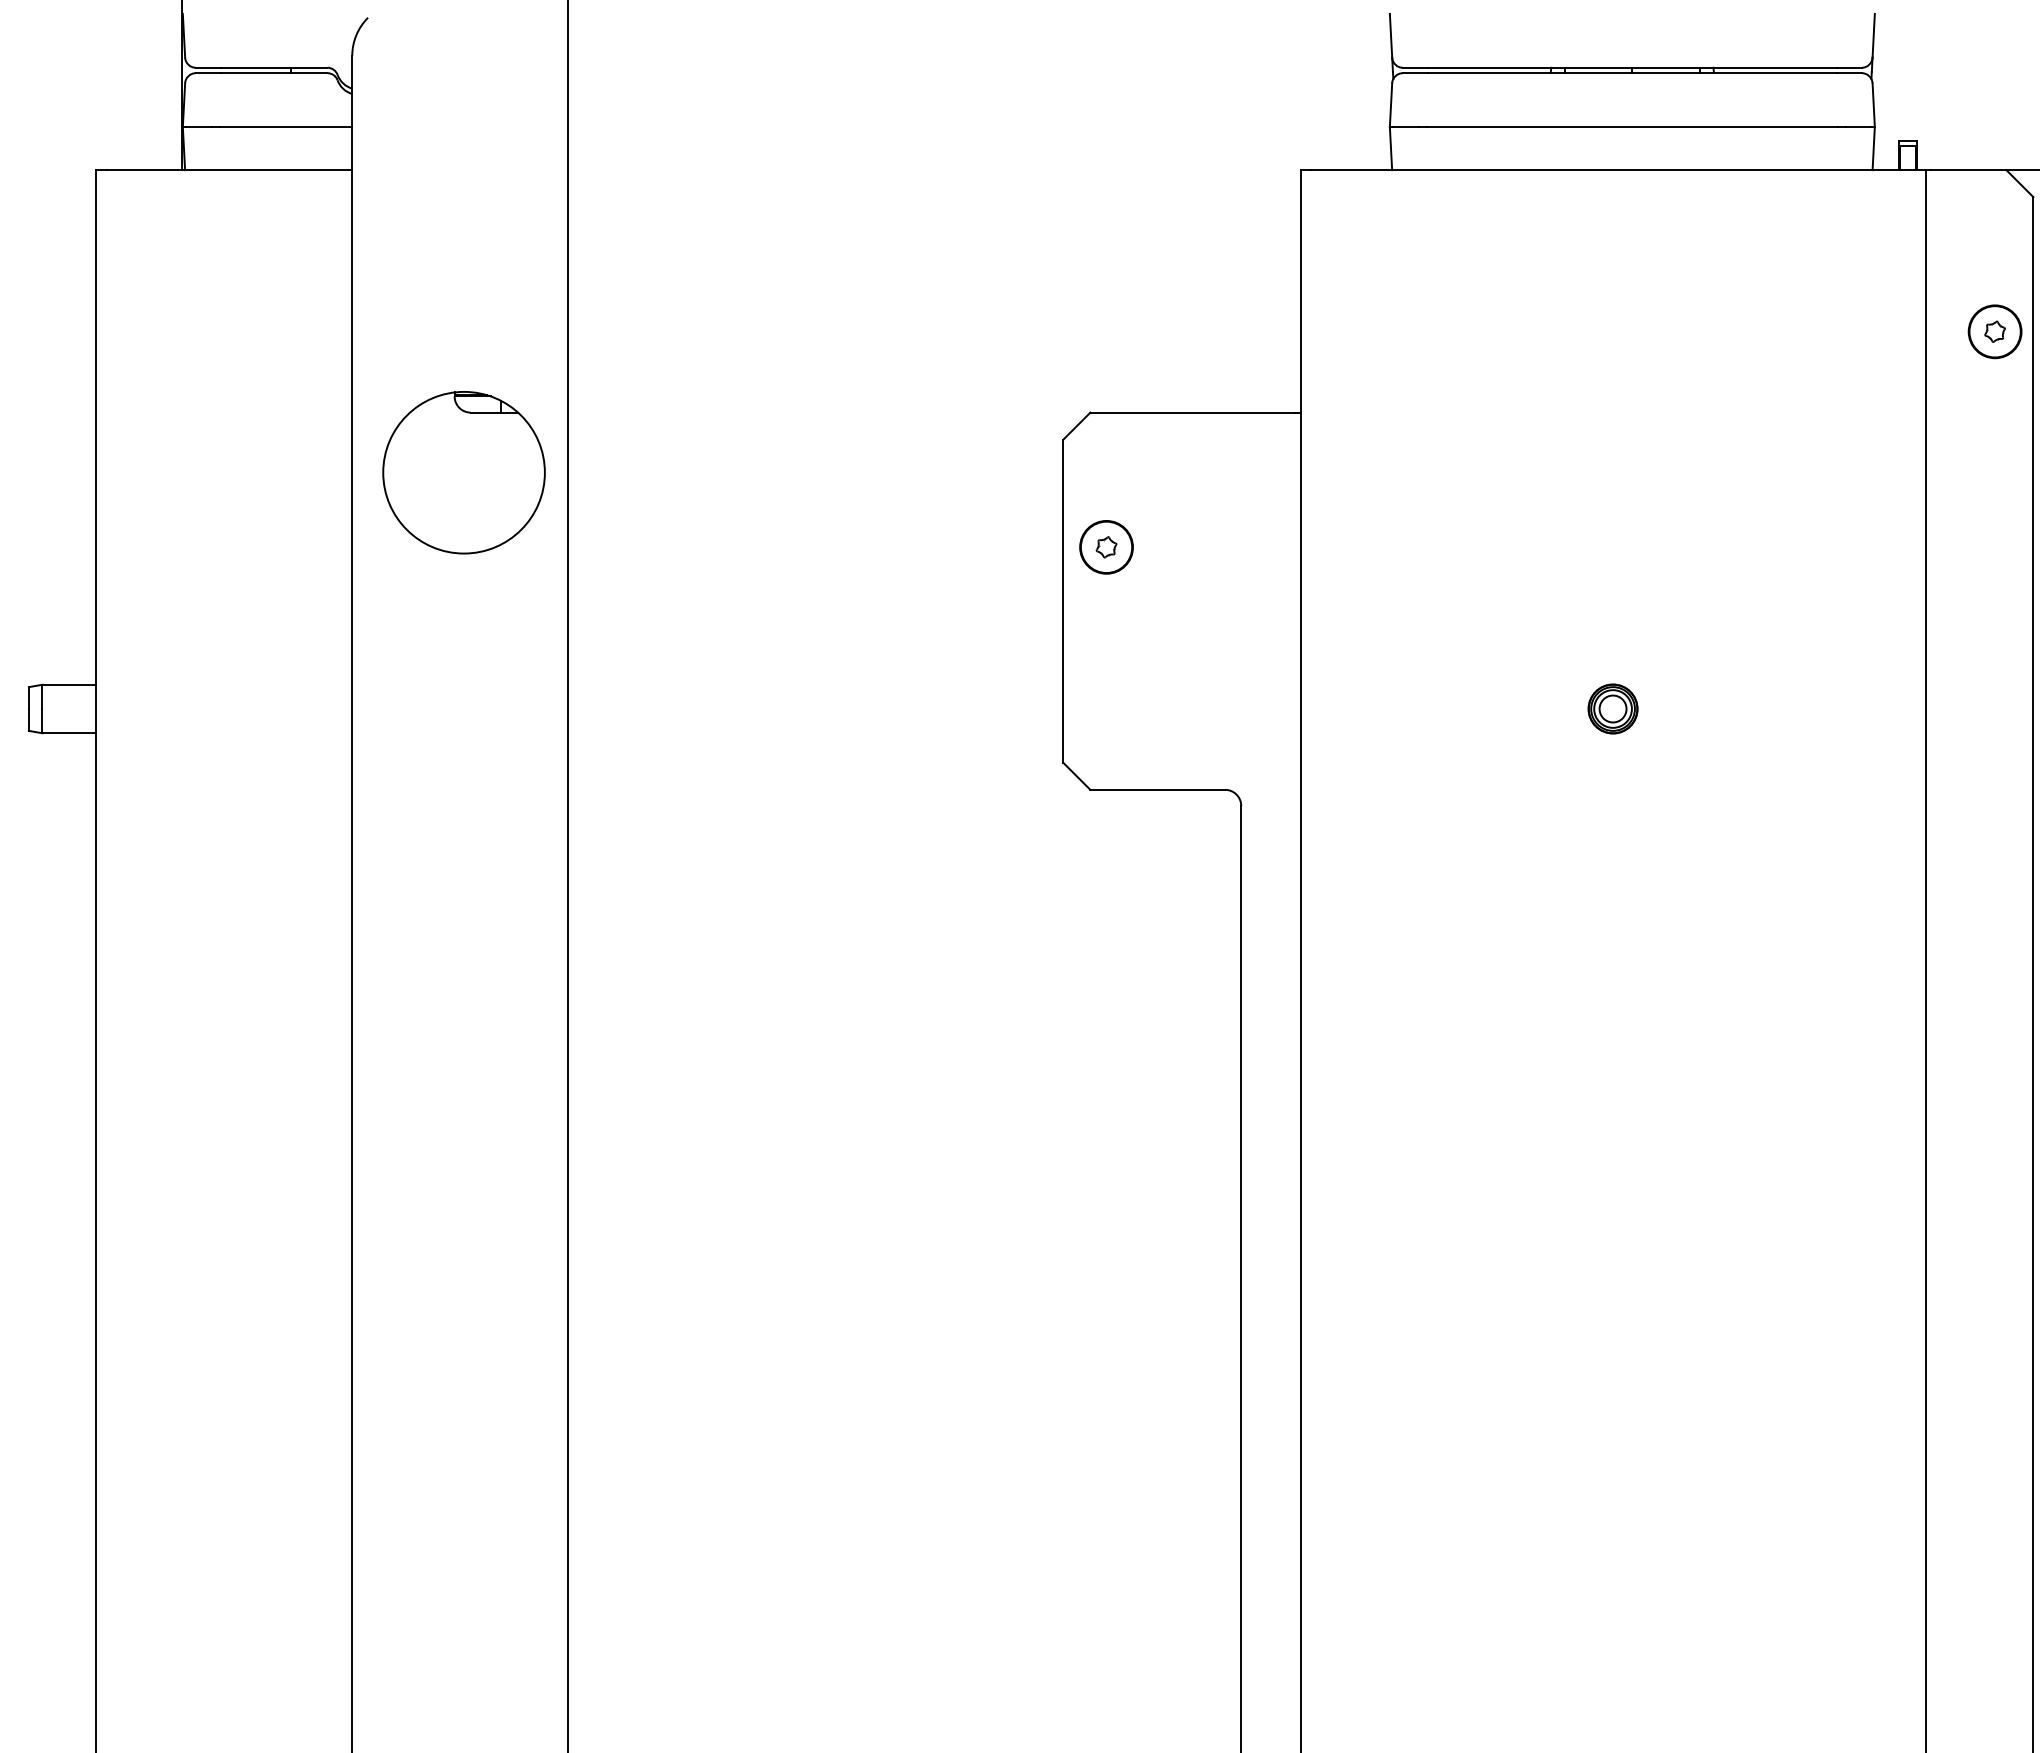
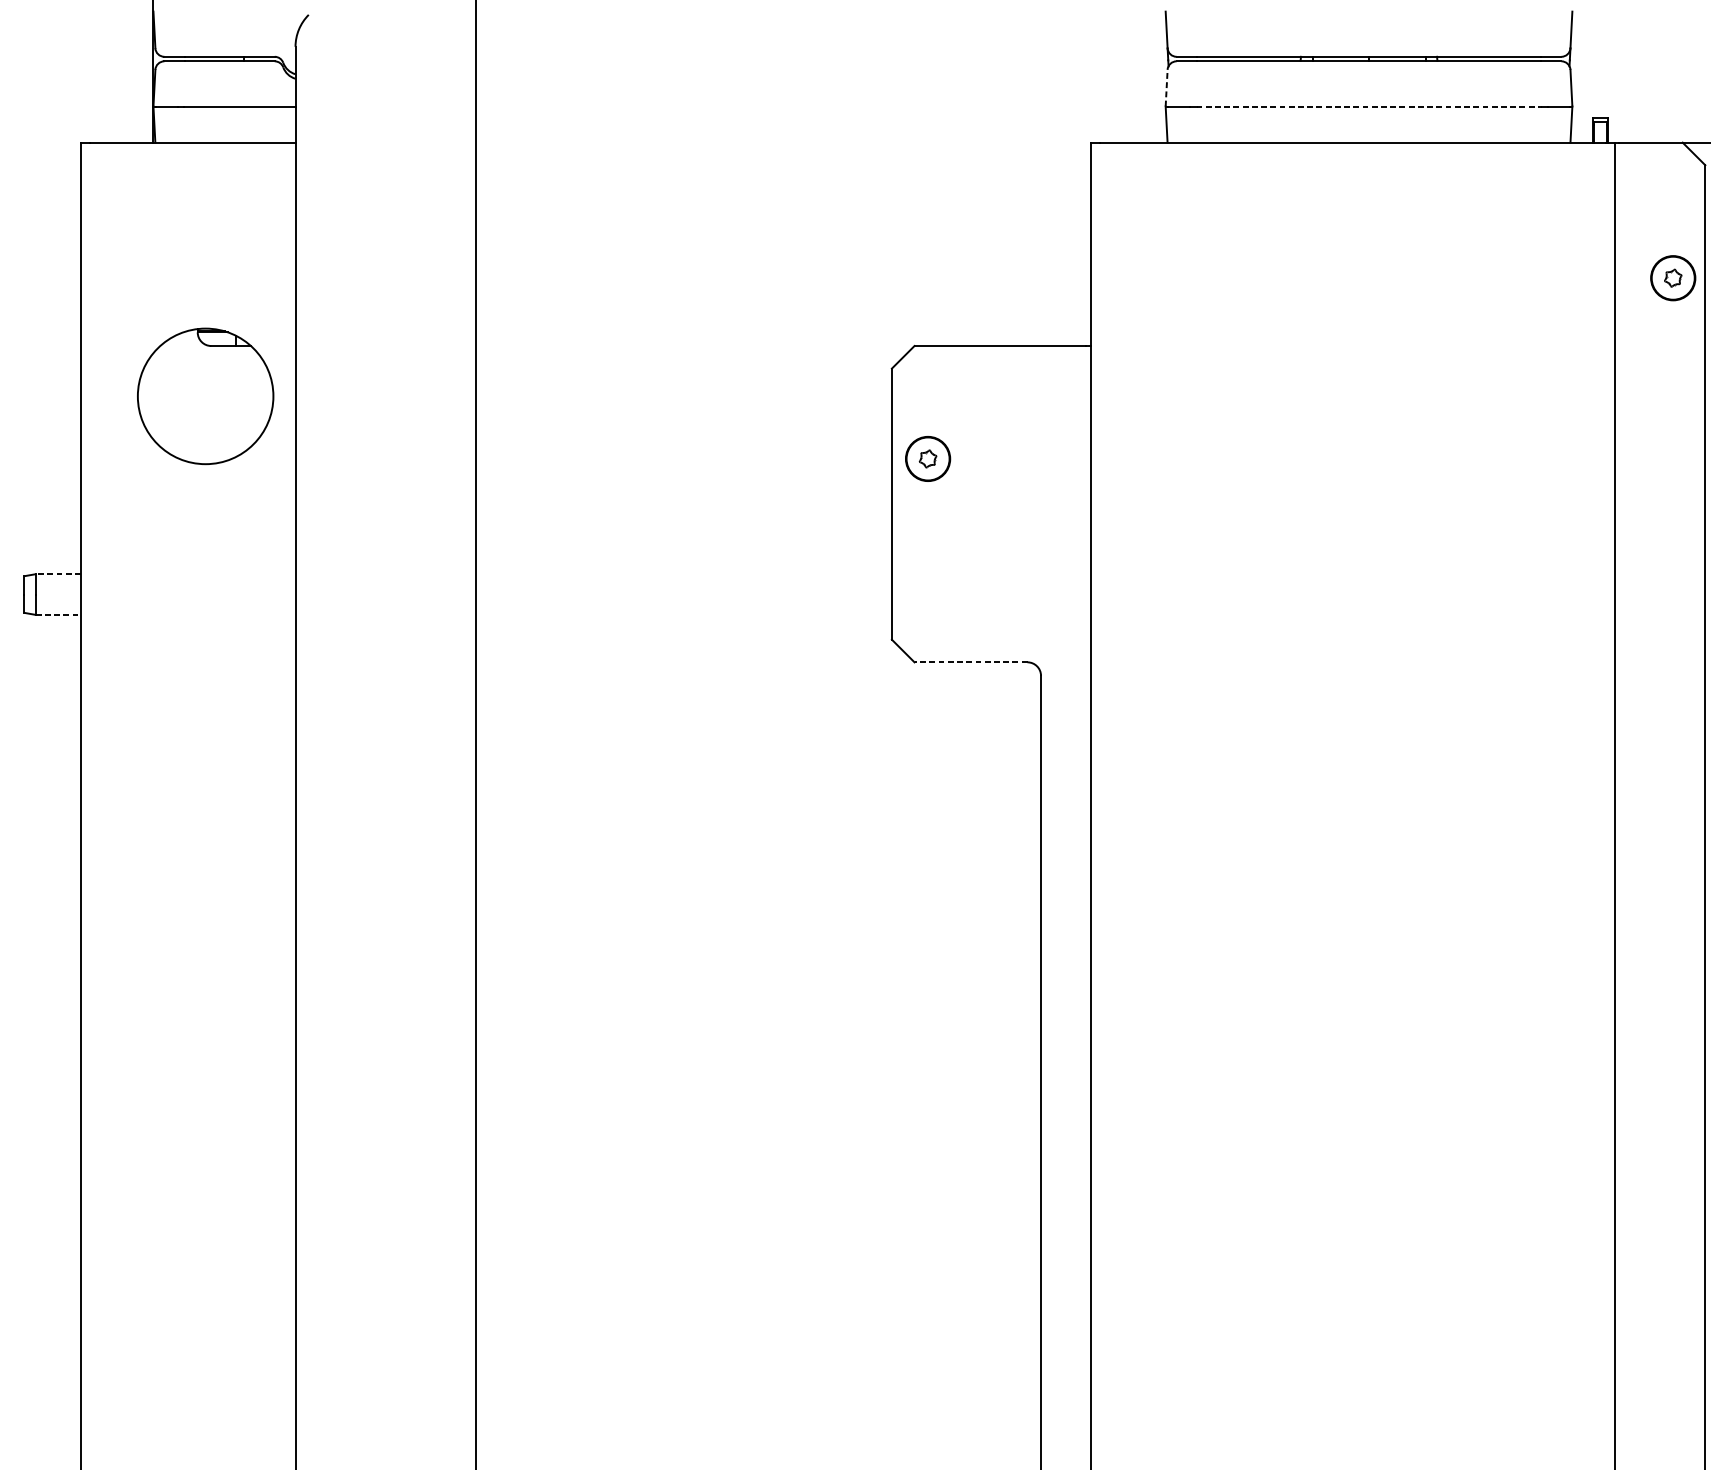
line: (1391, 105) -> (1167, 88), solid -> dashed
line: (1632, 127) -> (1369, 106), solid -> dashed
part: (463, 472) -> (205, 396), moved
line: (69, 684) -> (58, 573), solid -> dashed
part: (1612, 708) -> (1352, 594), removed
line: (69, 733) -> (58, 615), solid -> dashed
line: (1157, 789) -> (970, 662), solid -> dashed

